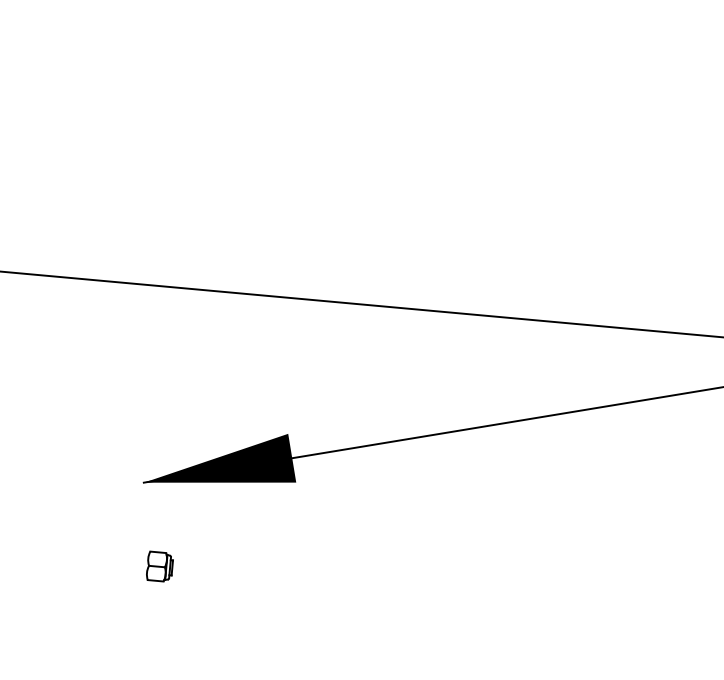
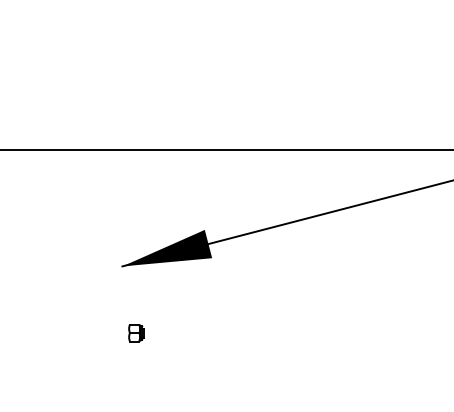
part: (159, 567) -> (136, 333), moved

